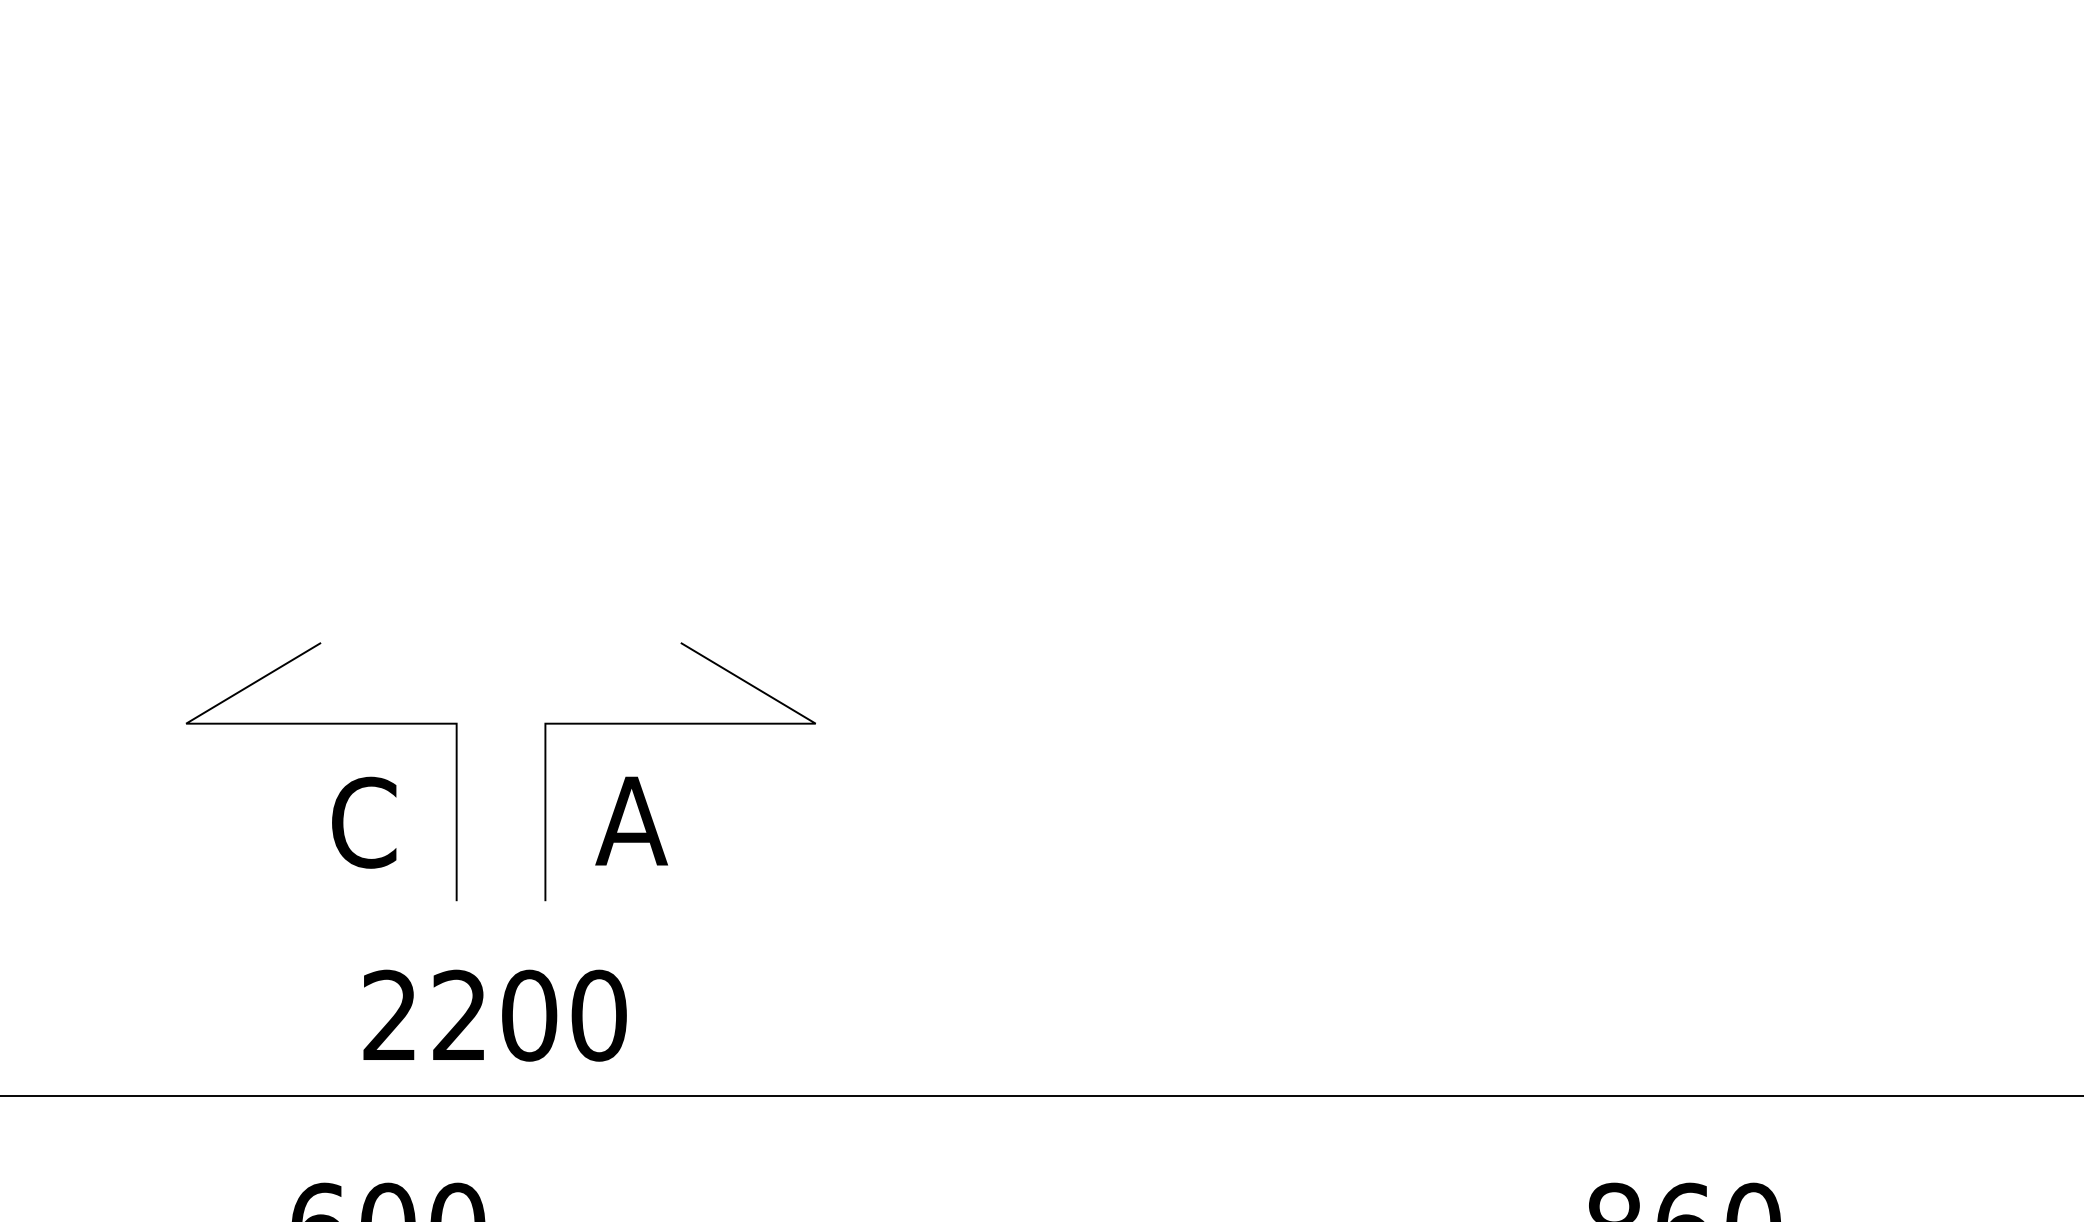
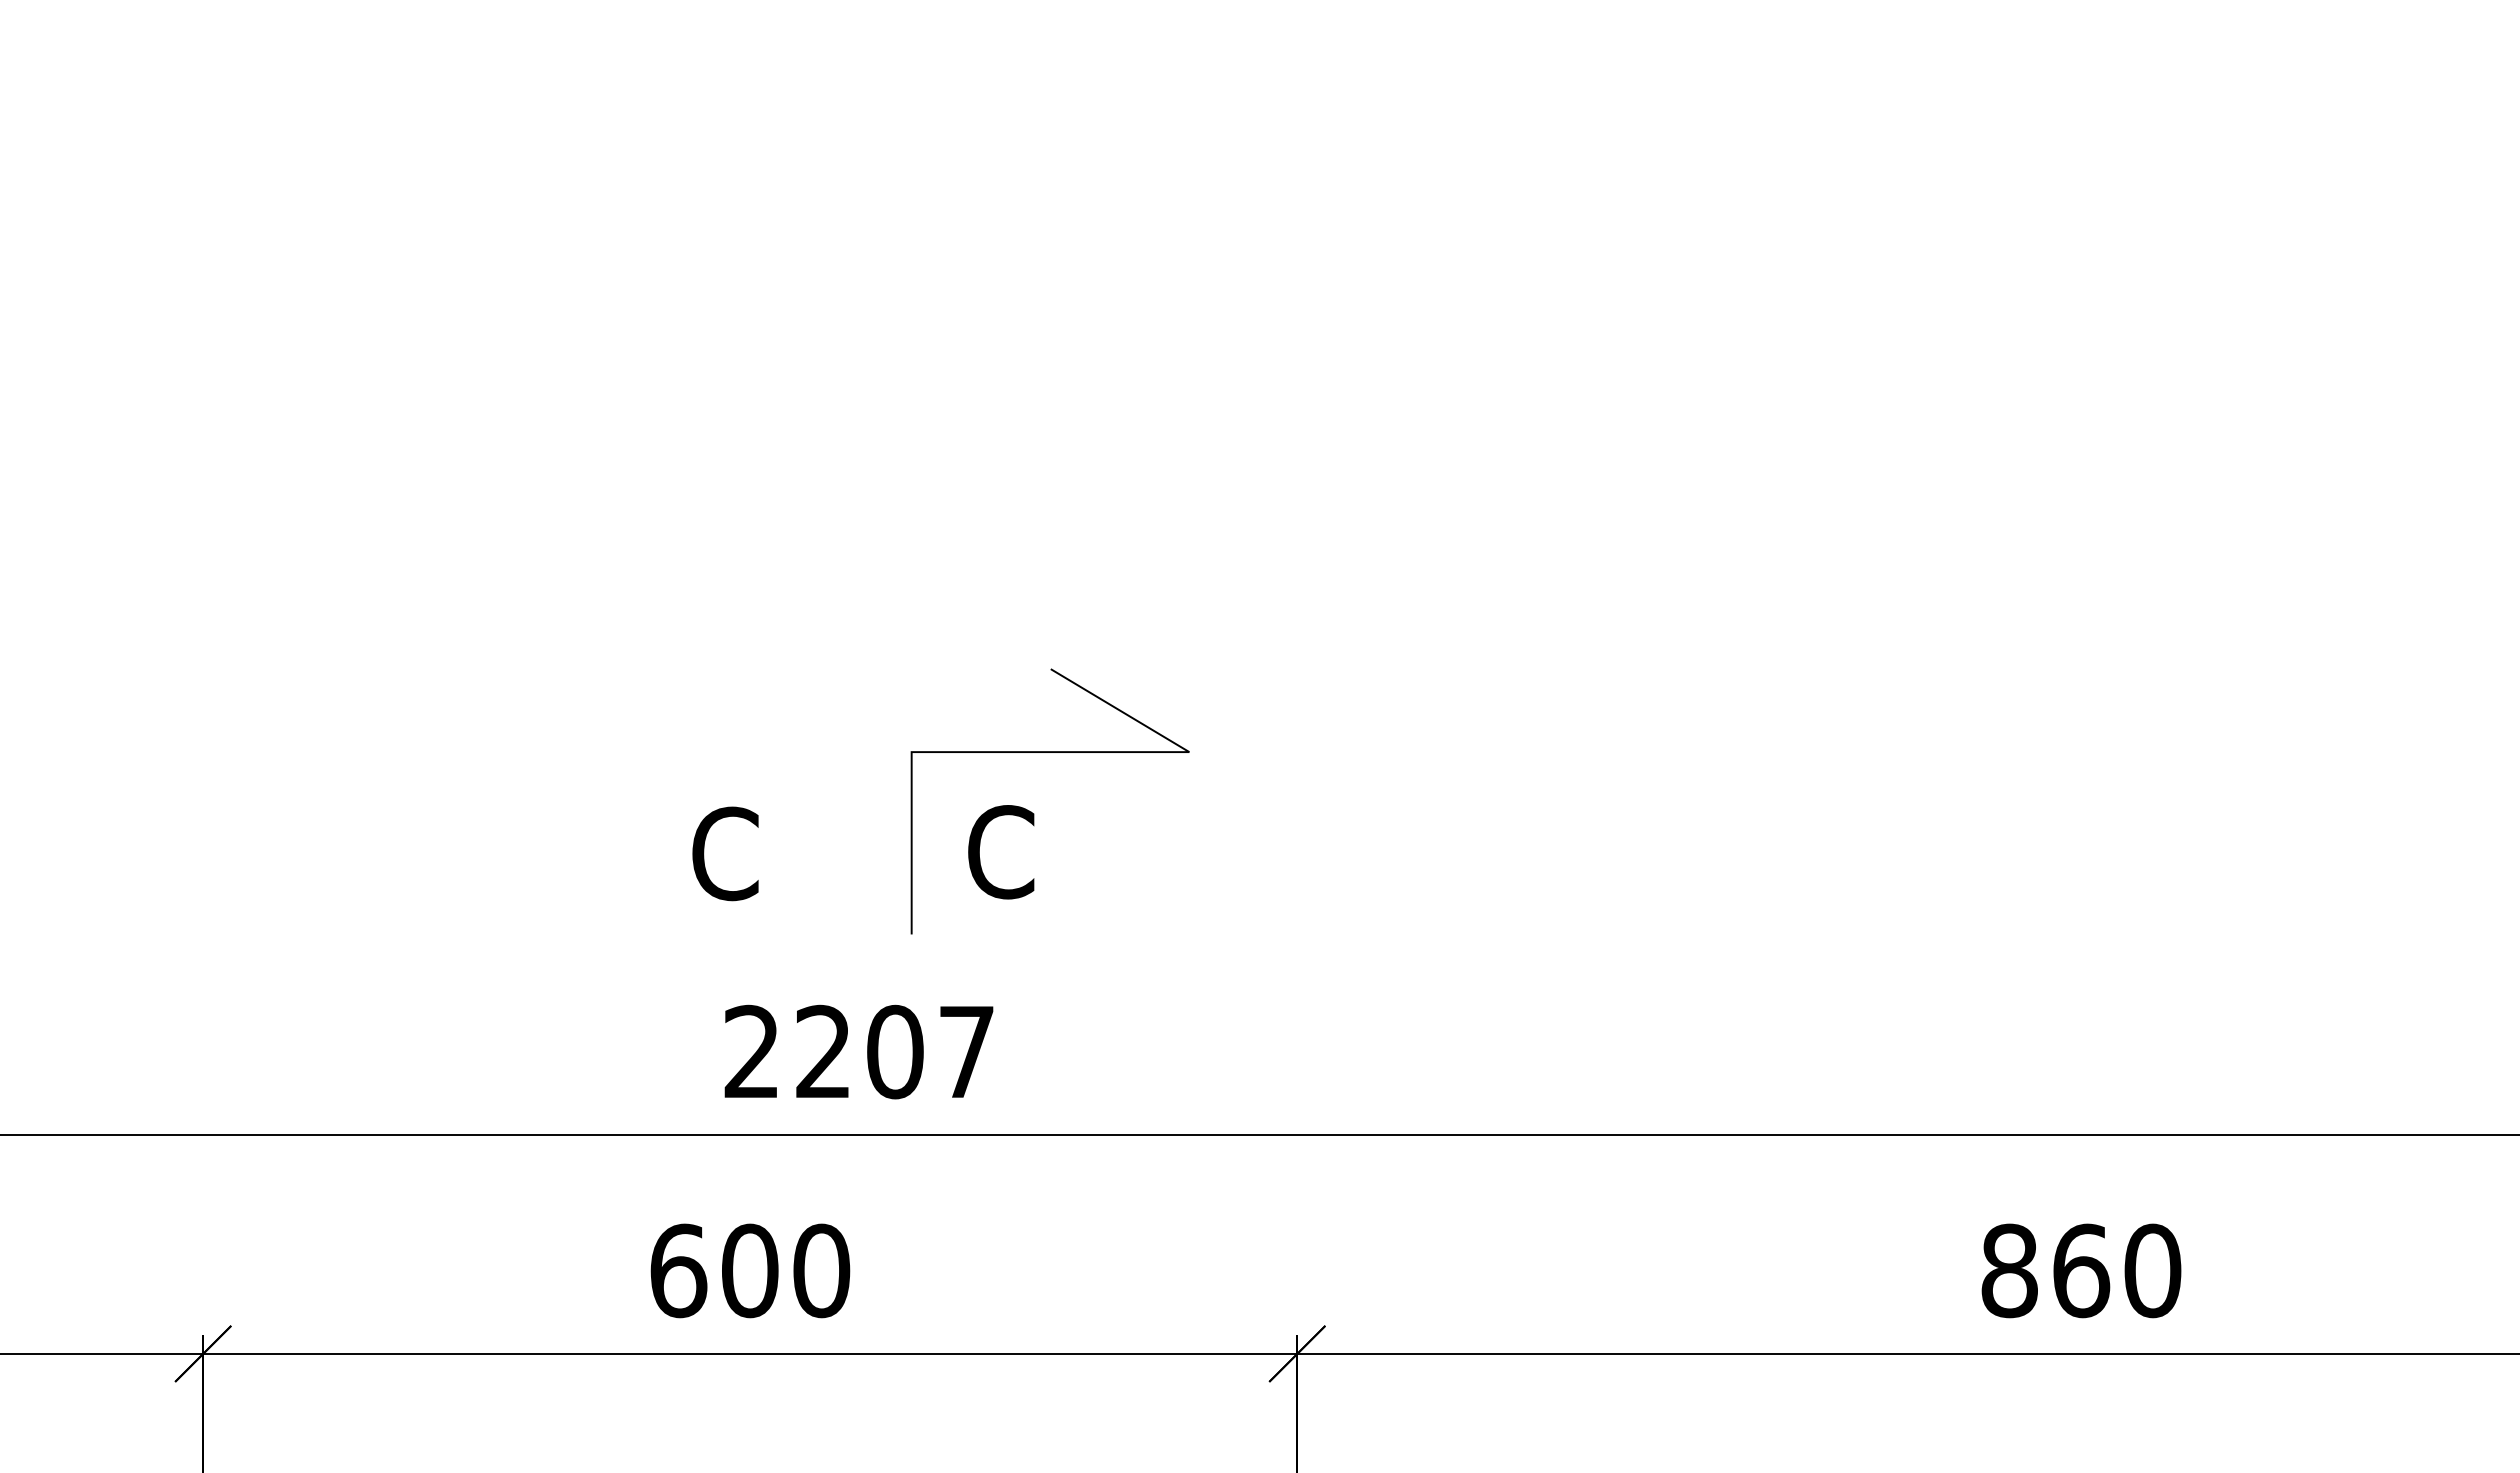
line: (321, 724) -> (681, 752), removed
text: (630, 821) -> (999, 852), A -> C
text: (598, 1015) -> (966, 1051), 2200 -> 2207

